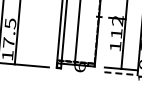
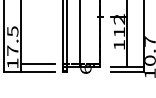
line: (32, 57) -> (37, 63), added
line: (121, 73) -> (127, 71), dashed -> solid

